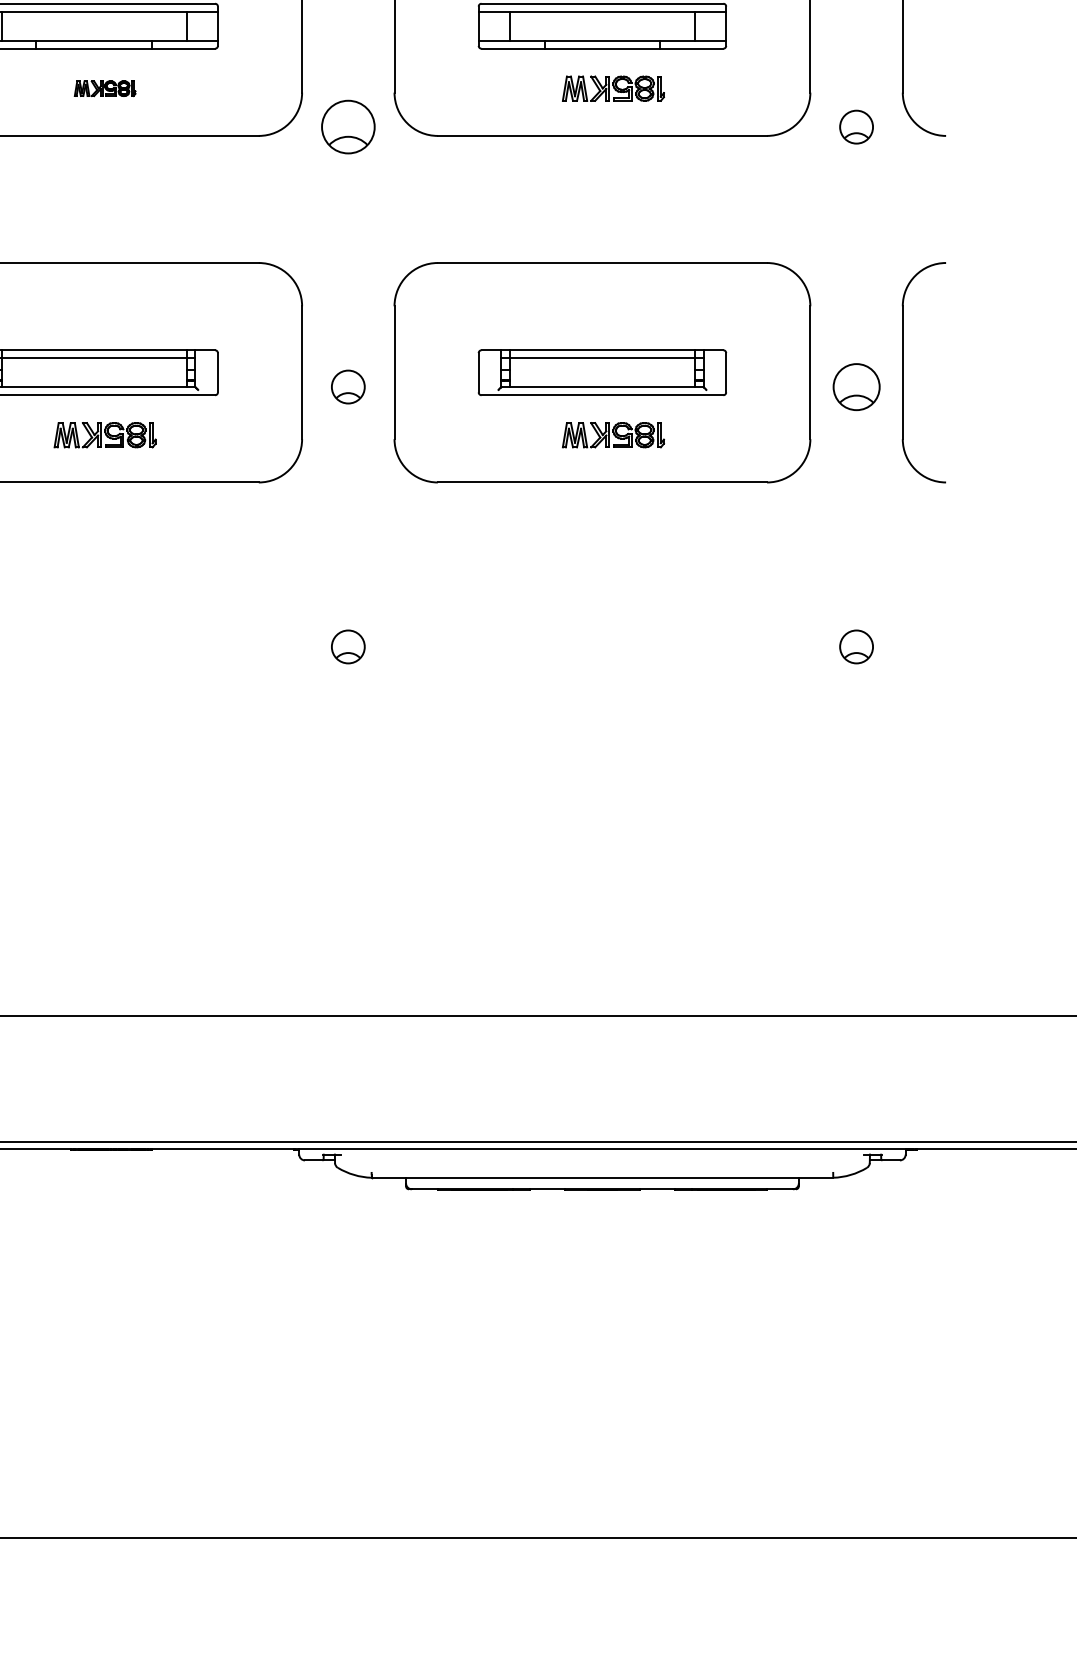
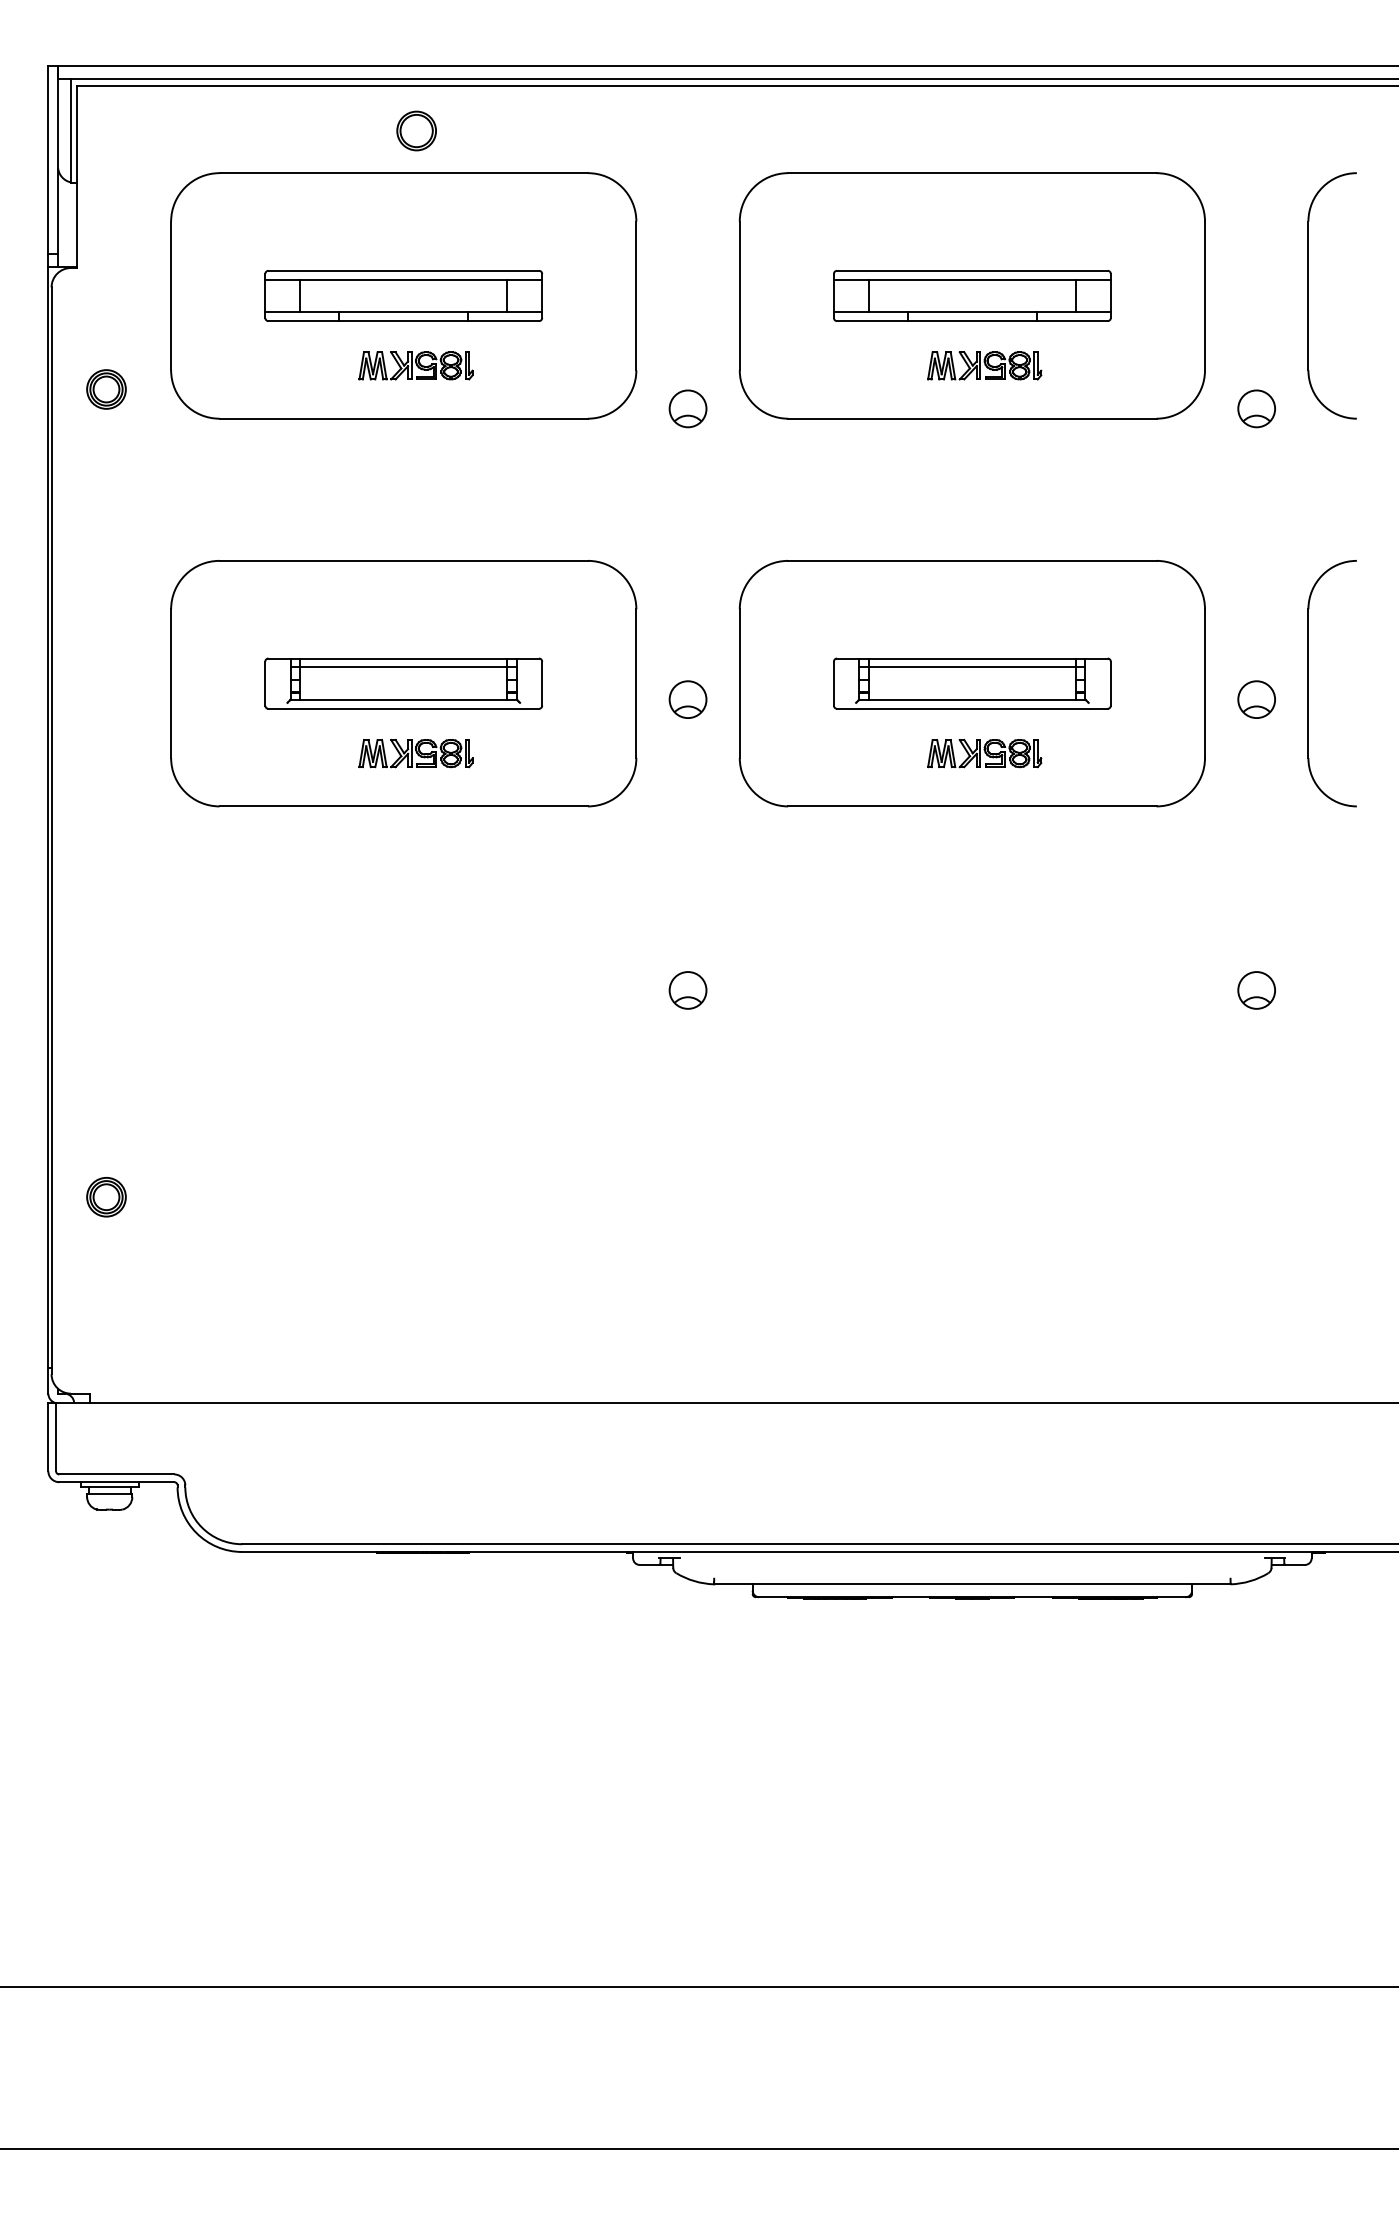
part: (104, 88) -> (415, 365), size x1.67
part: (347, 126) -> (687, 408), size x0.62
part: (856, 386) -> (1256, 699), size x0.71

